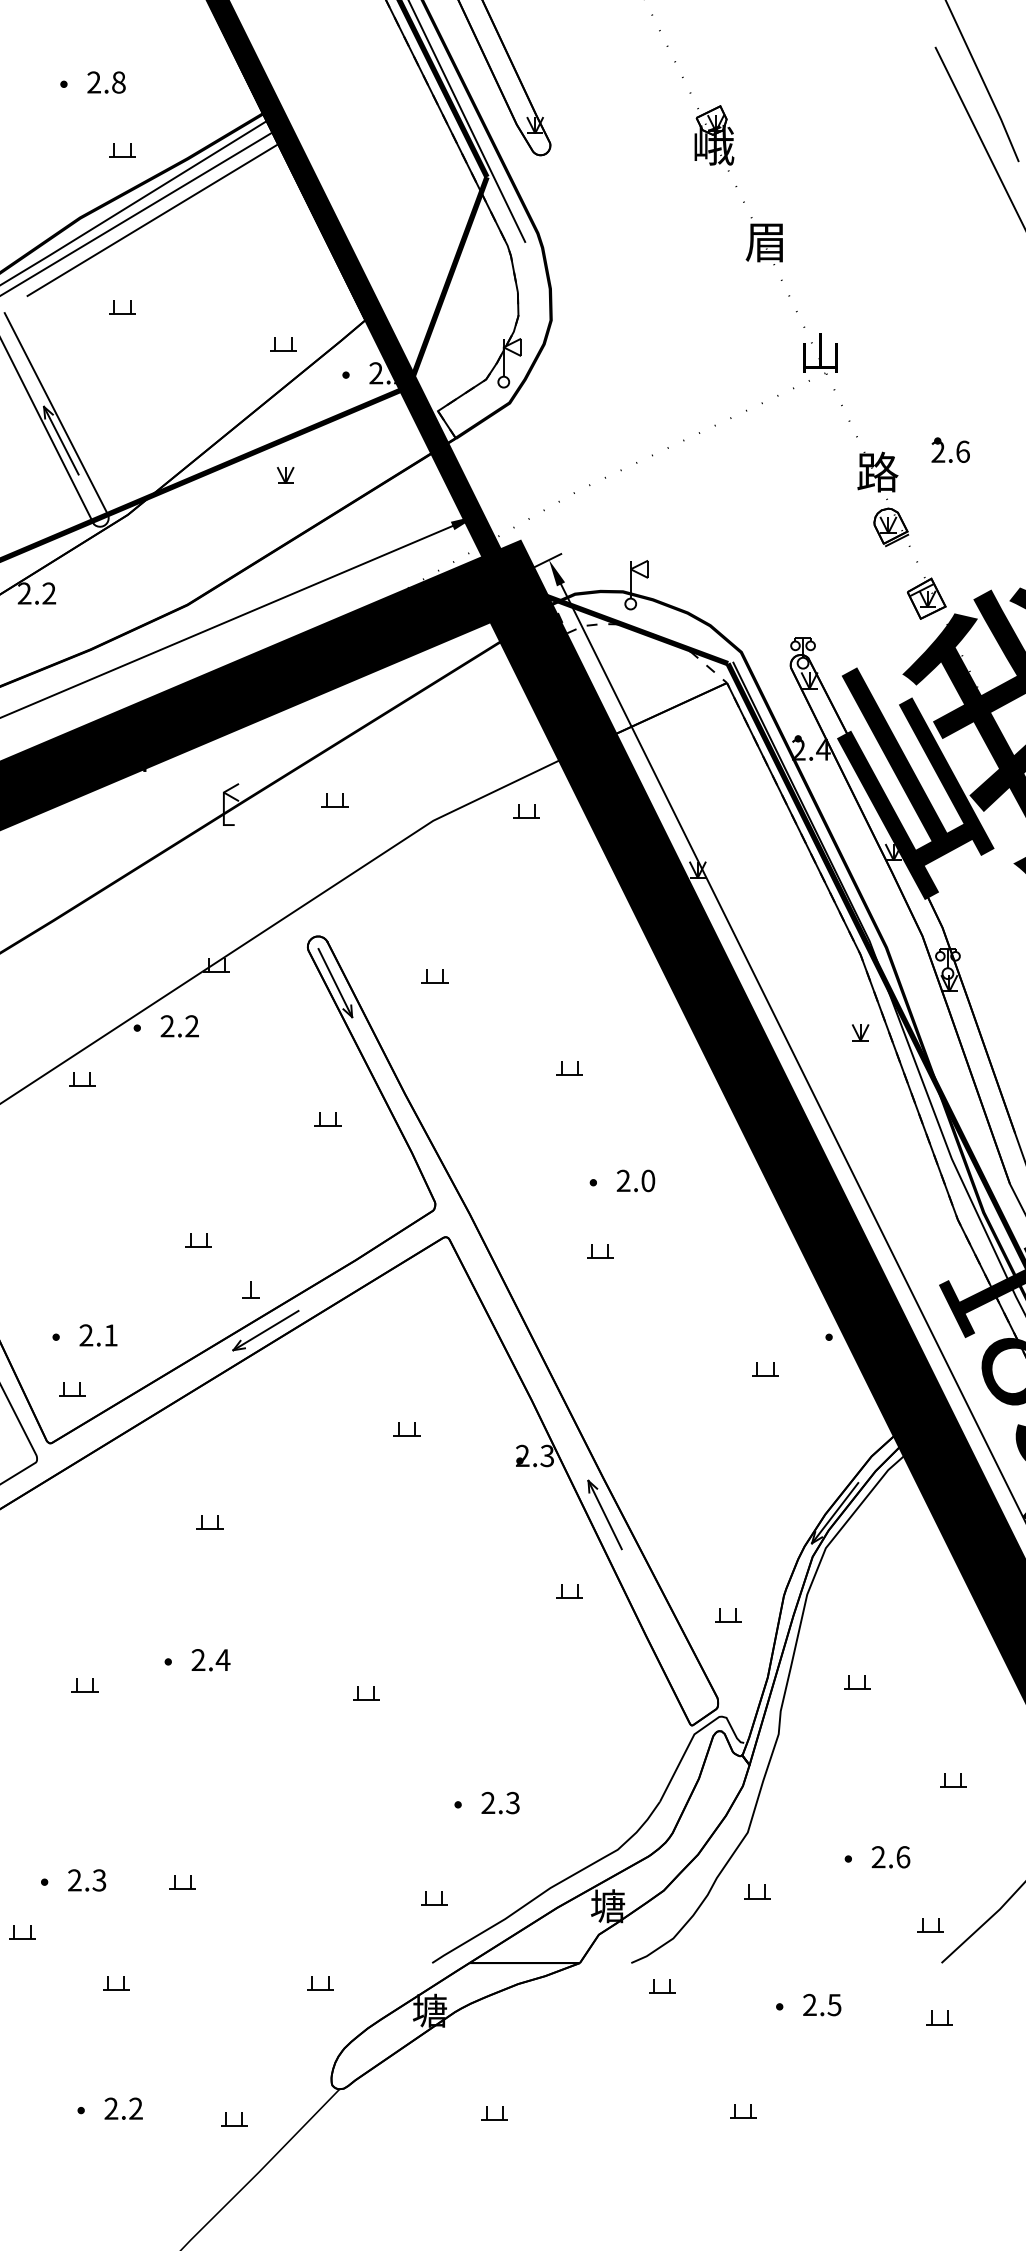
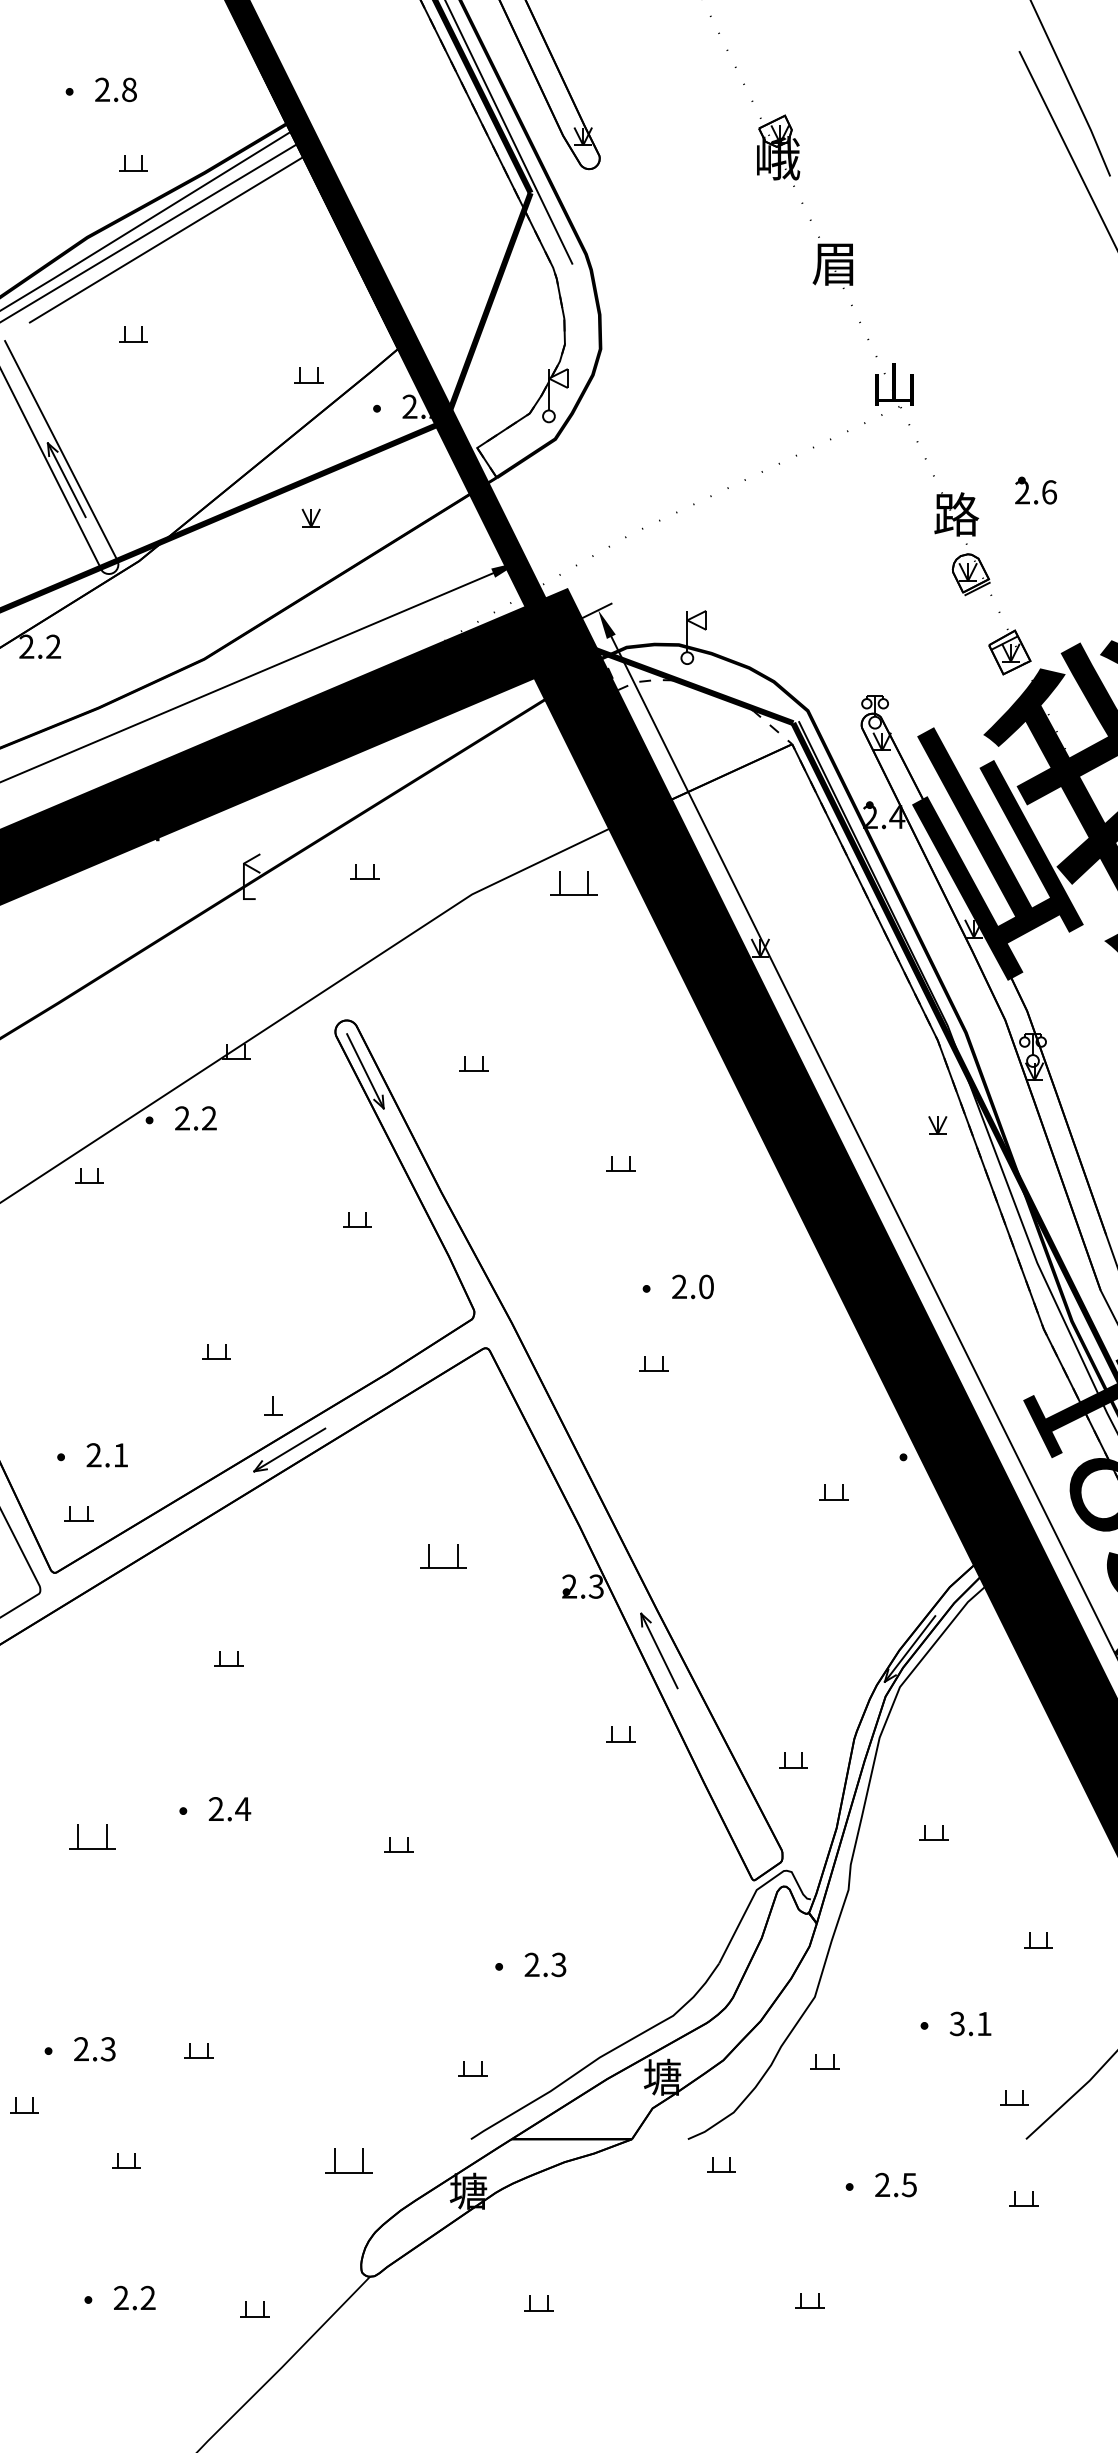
part: (526, 811) -> (573, 884), size x1.6
part: (406, 1429) -> (442, 1557), size x1.6
part: (84, 1685) -> (92, 1836), size x1.6
text: (890, 1857) -> (970, 2024), 2.6 -> 3.1
part: (320, 1983) -> (349, 2161), size x1.6

